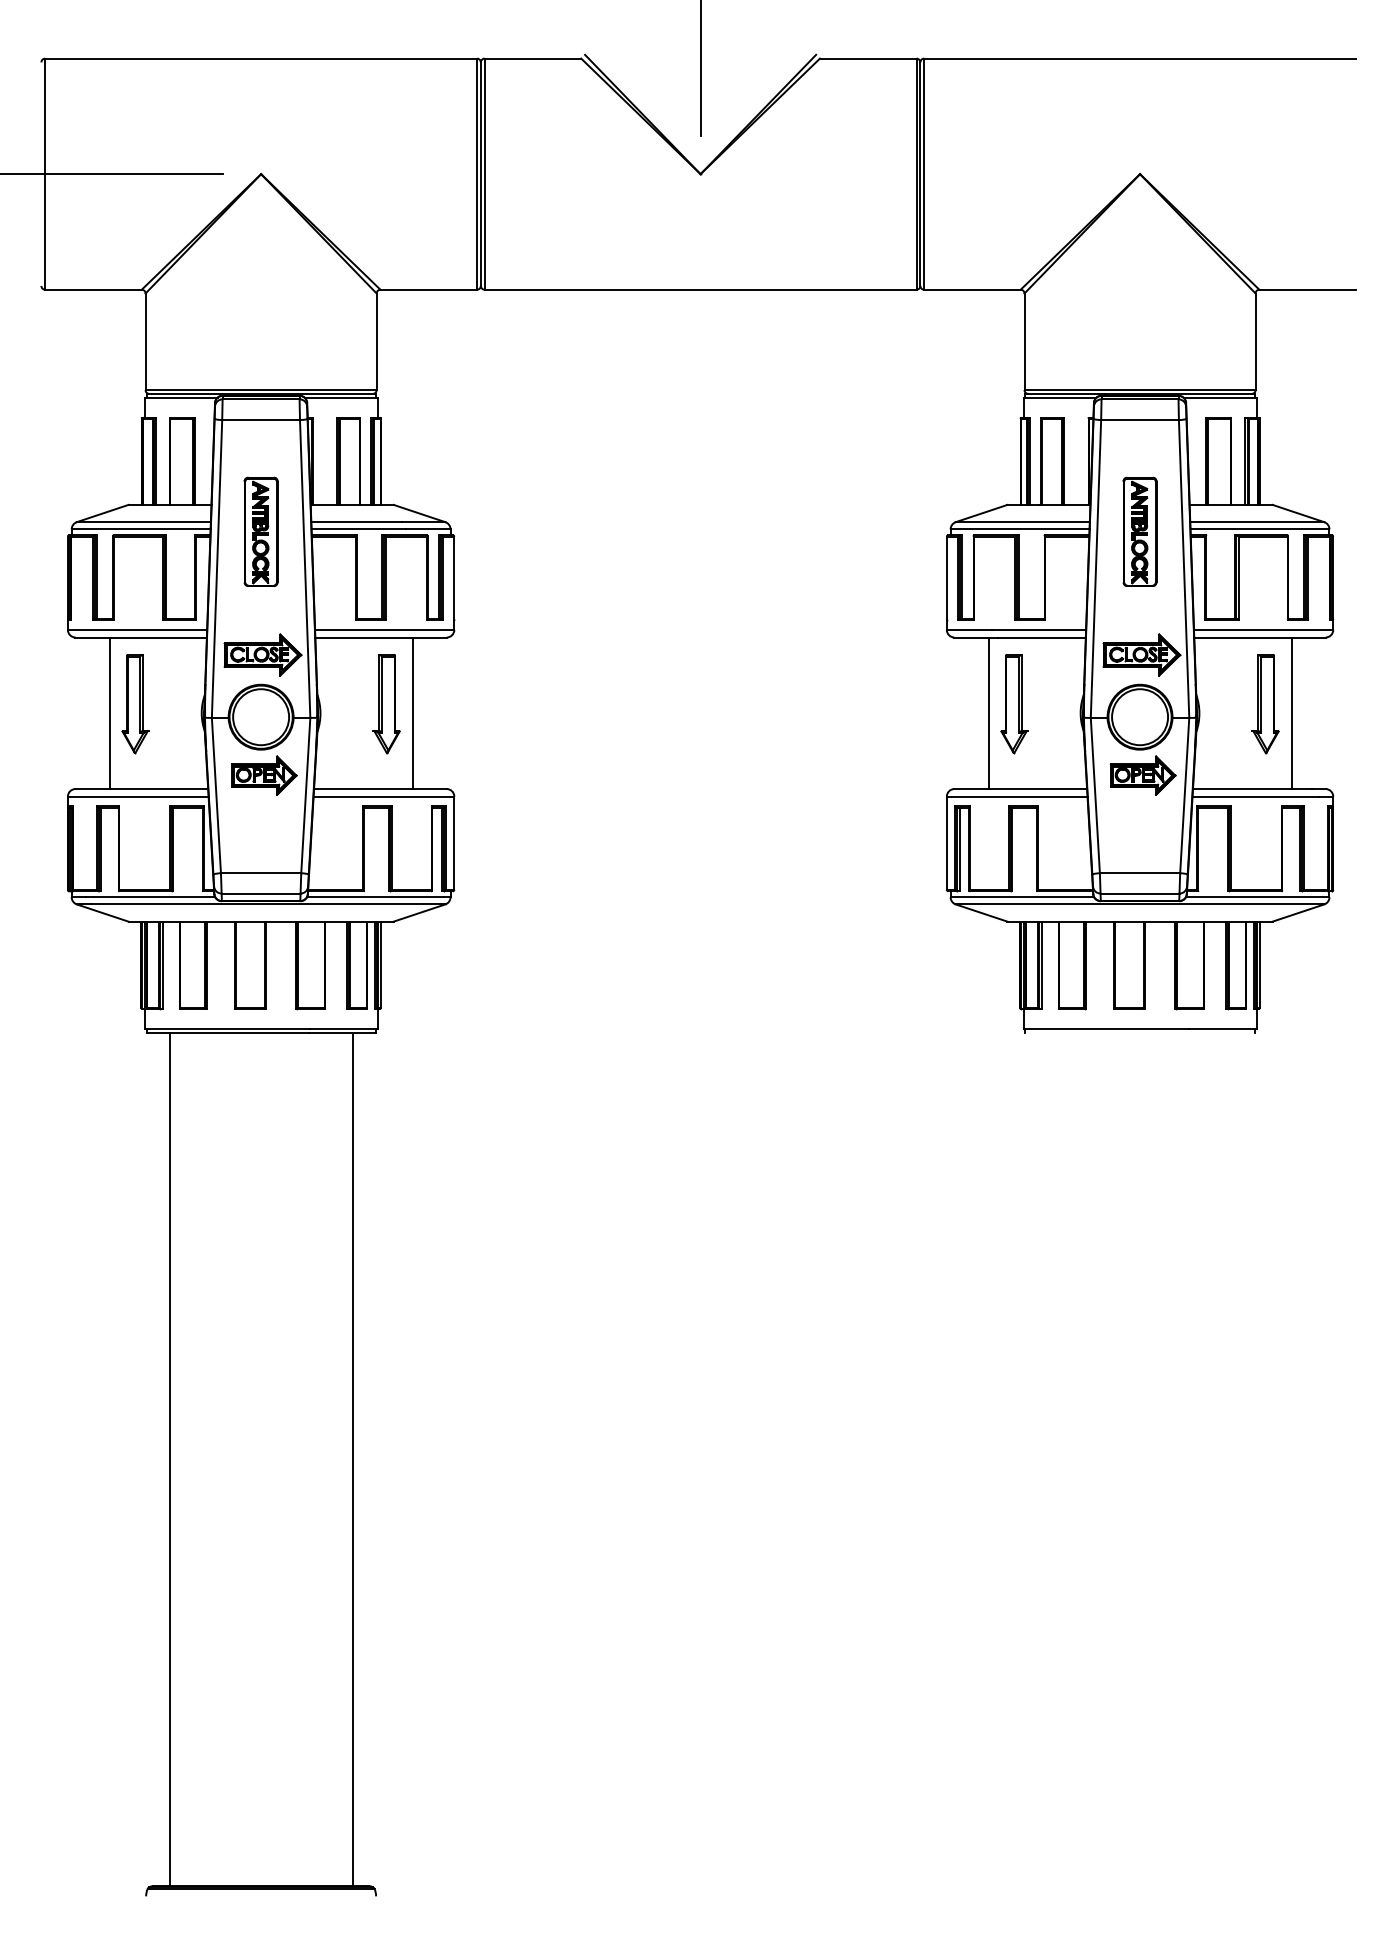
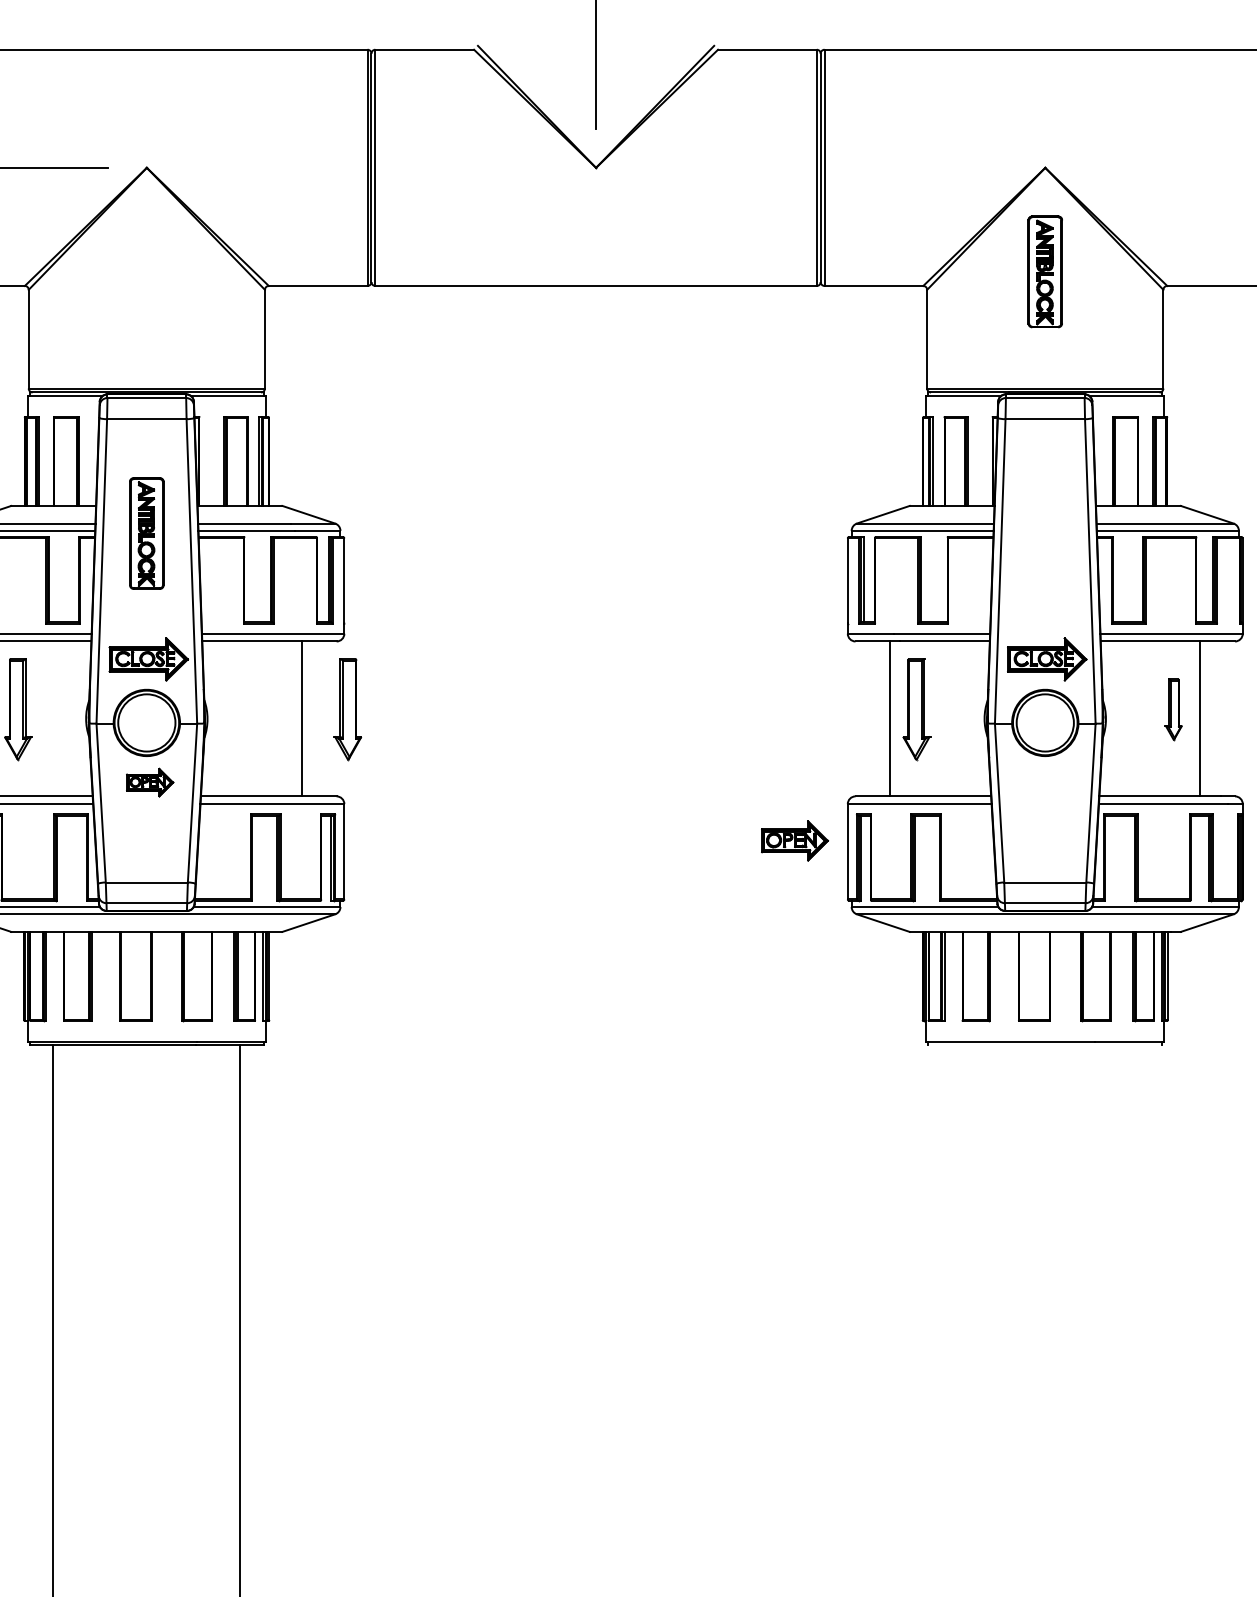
part: (1139, 531) -> (1044, 271), moved
part: (386, 704) -> (347, 709), moved
part: (1265, 704) -> (1173, 709), size x0.6
part: (264, 775) -> (150, 782), size x0.7
part: (1142, 775) -> (794, 840), moved

